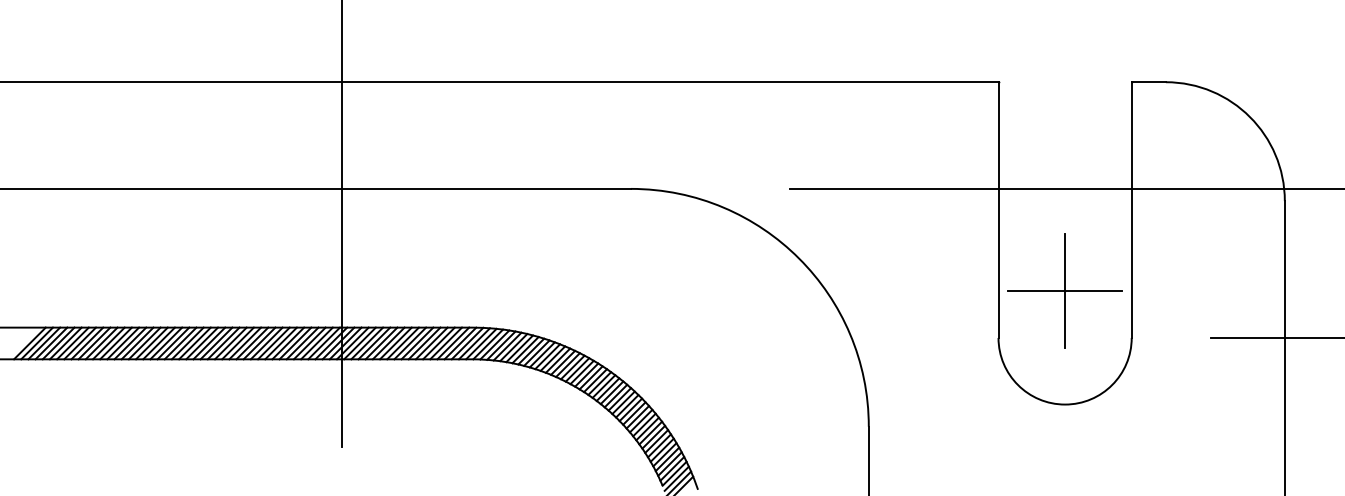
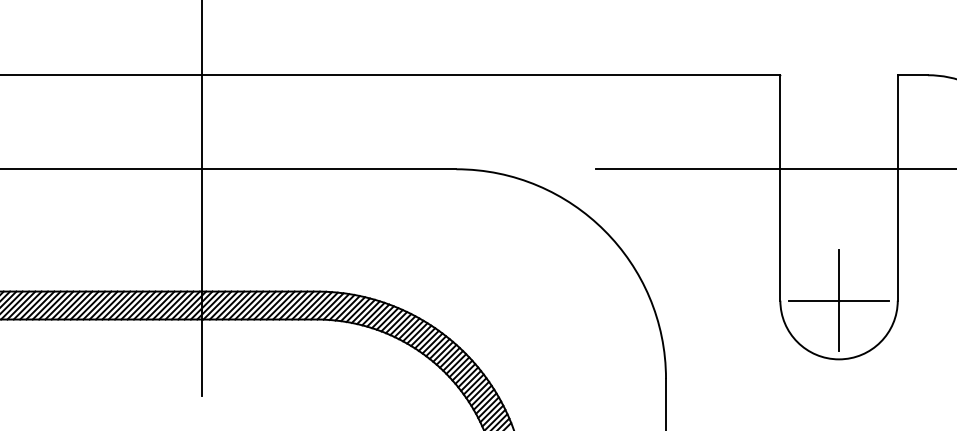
part: (1064, 290) -> (838, 300), moved

